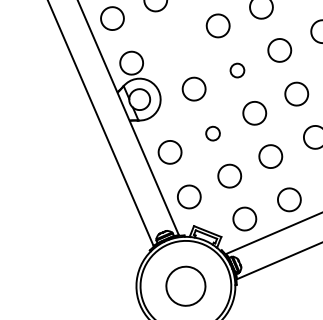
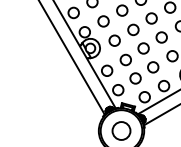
circle: (174, 44) -> (103, 21), added
circle: (237, 69) -> (133, 29), size x1.67
circle: (212, 132) -> (125, 59), size x1.67

